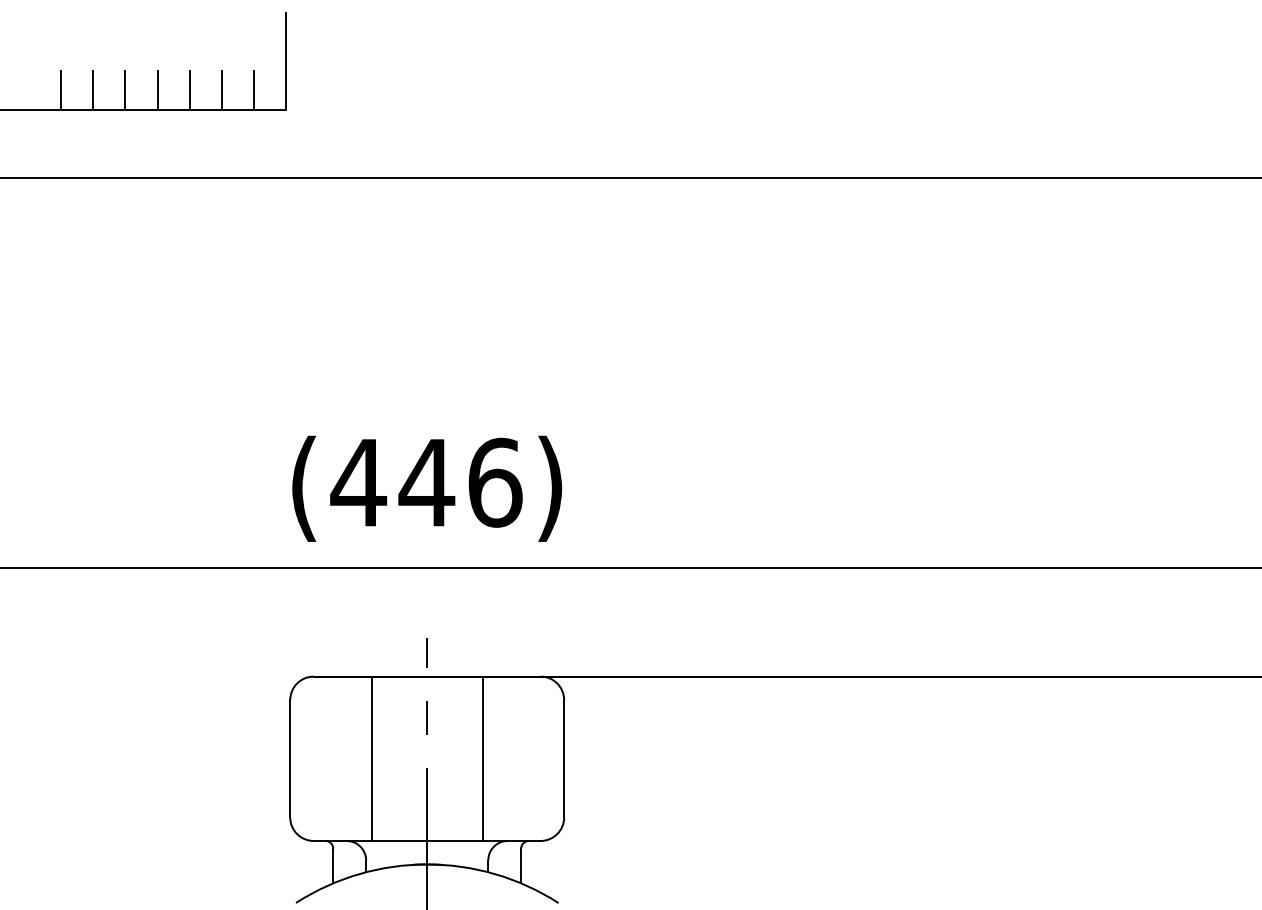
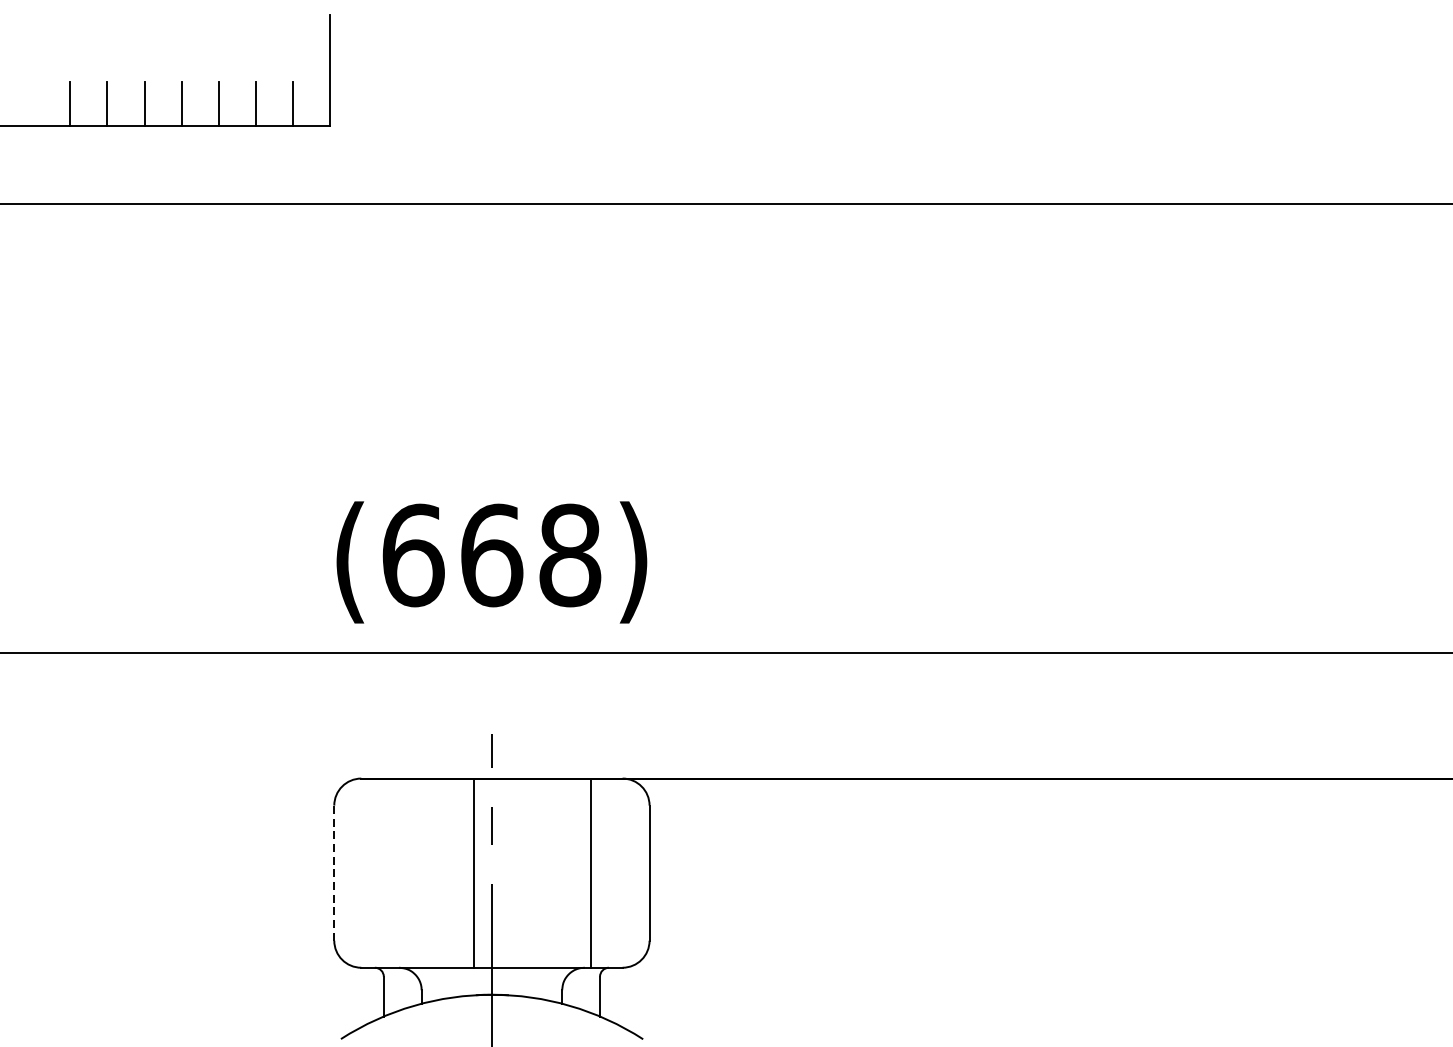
text: (426, 482) -> (491, 555), (446) -> (668)
line: (290, 758) -> (334, 872), solid -> dashed
line: (371, 758) -> (473, 872), moved
line: (482, 758) -> (591, 872), moved

